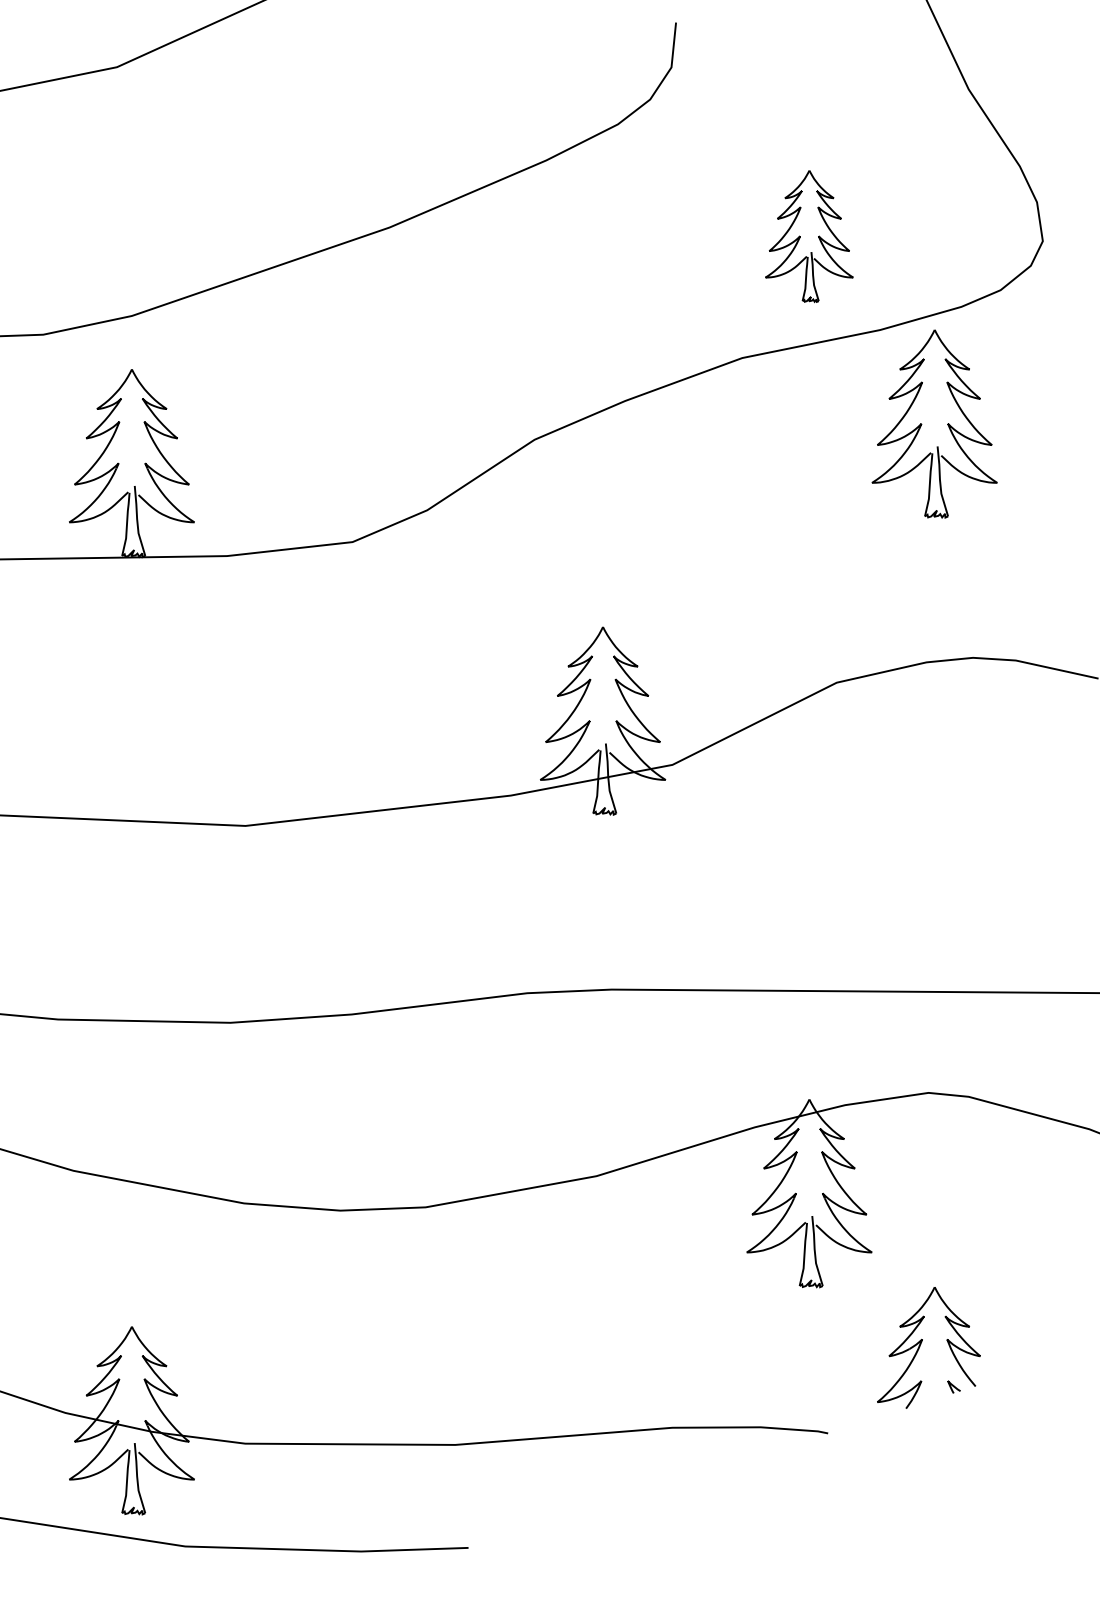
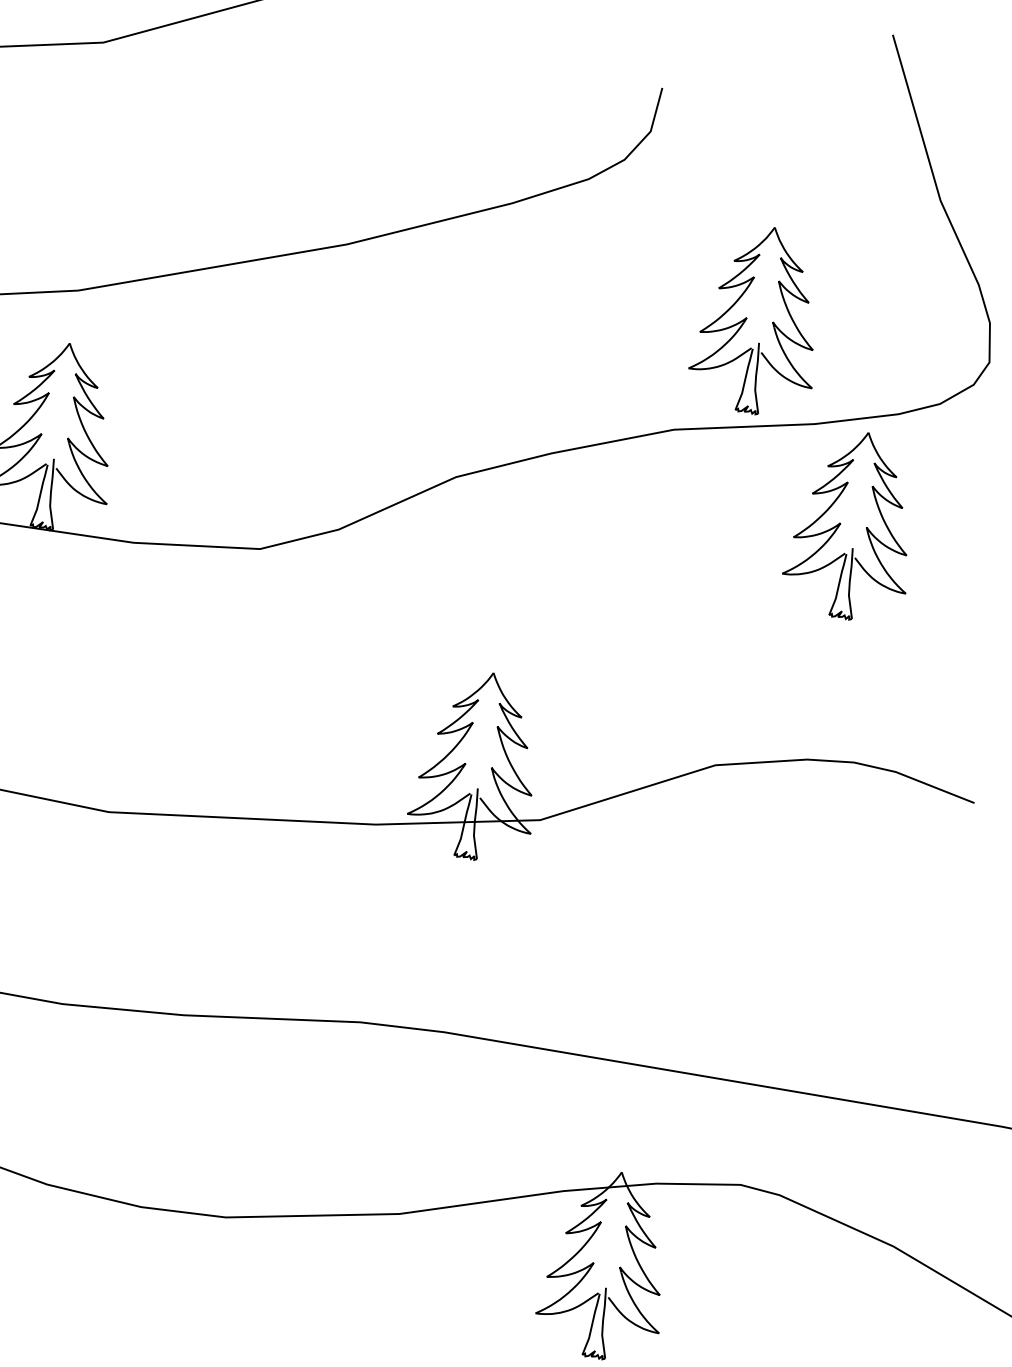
part: (809, 236) -> (759, 320), size x1.43

